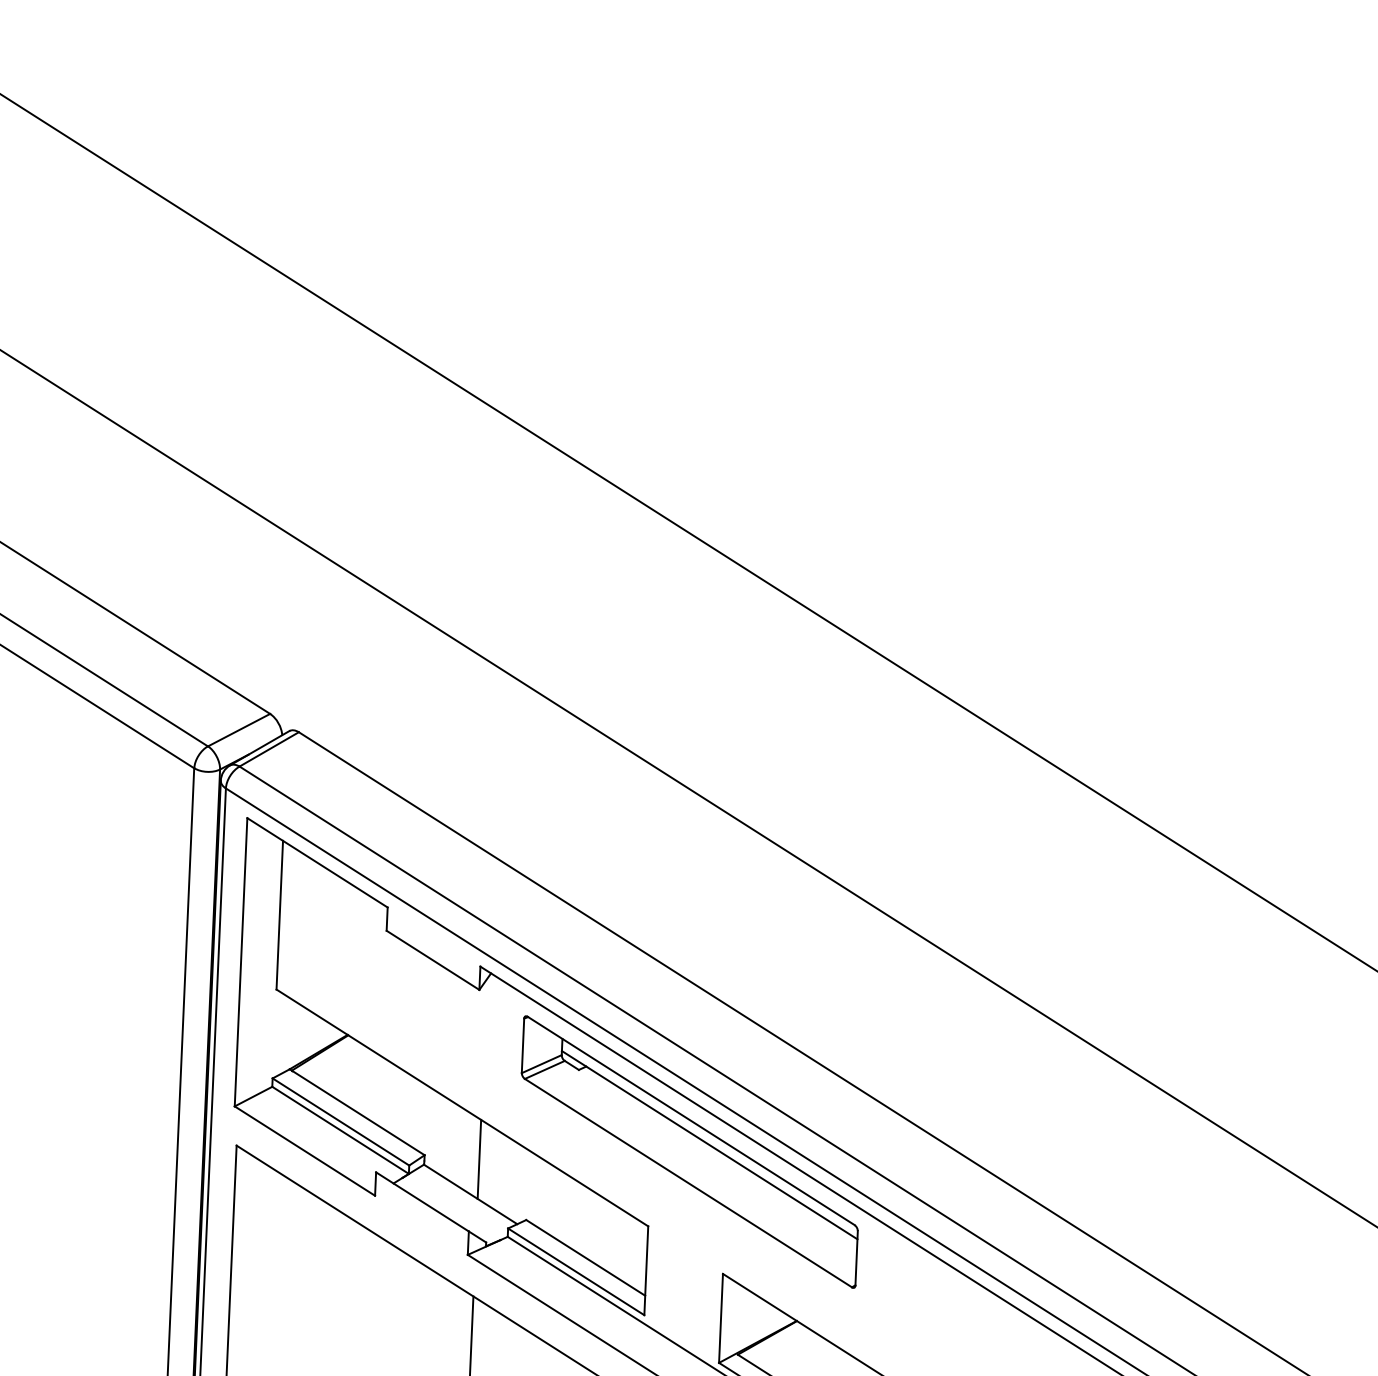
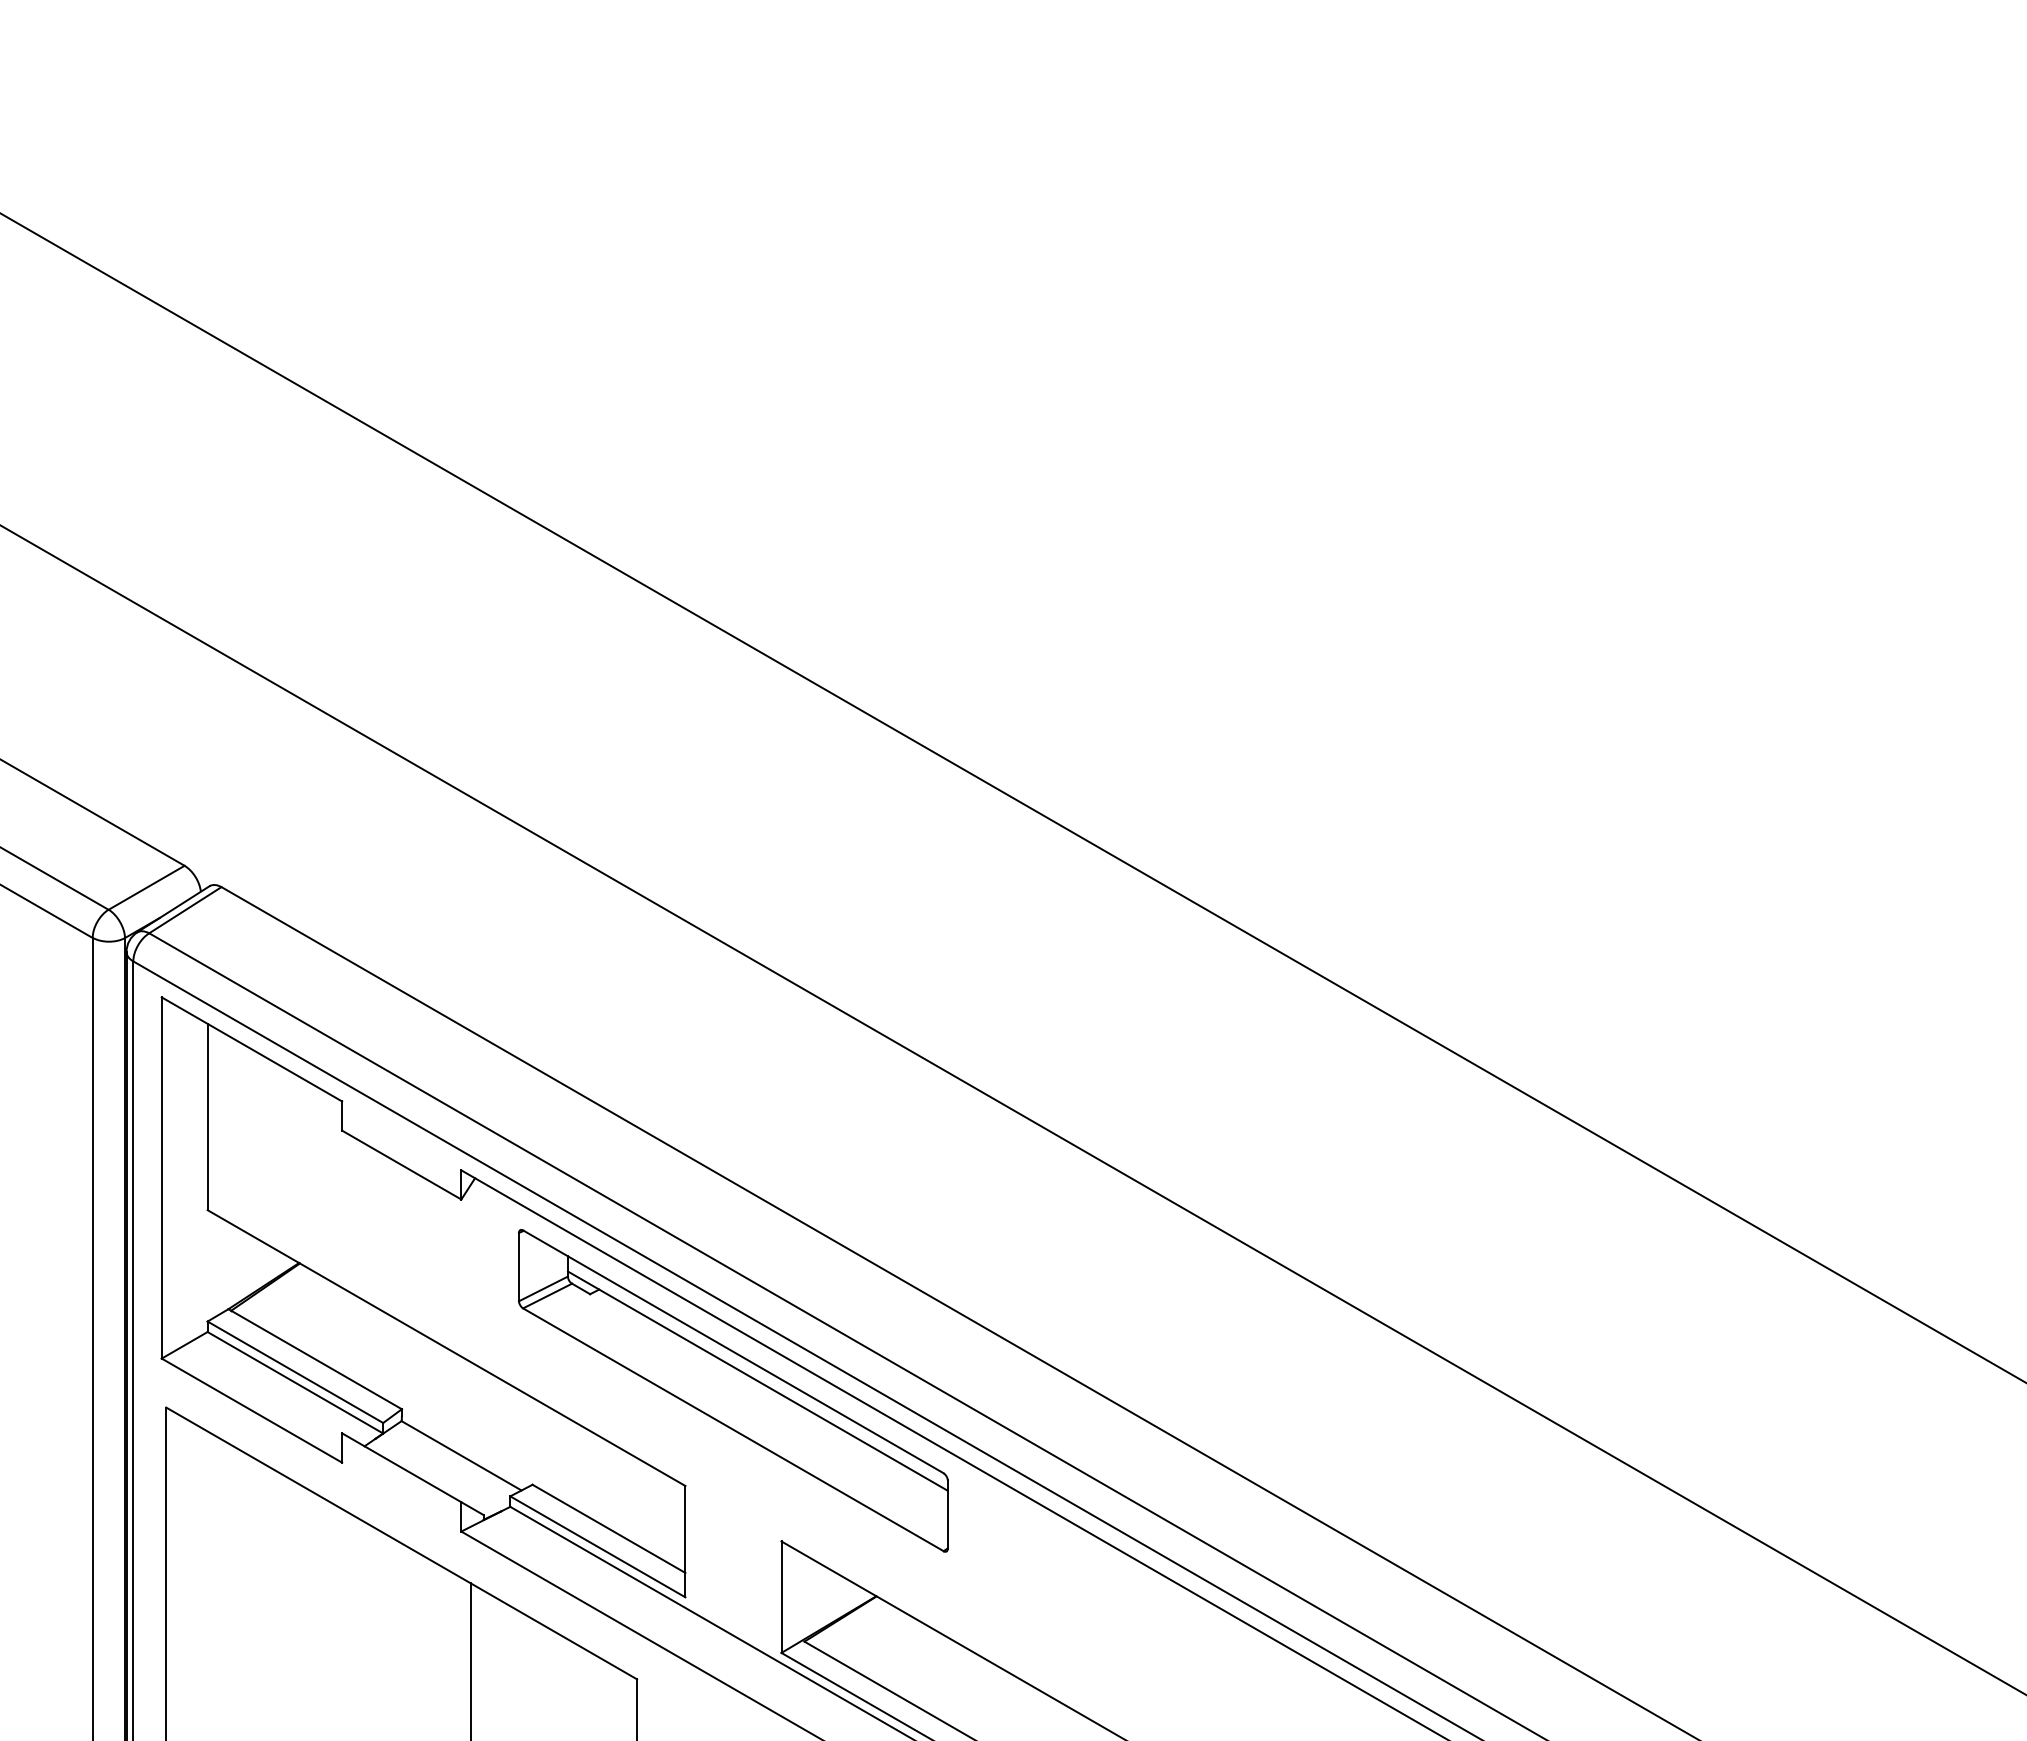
line: (479, 1159) -> (470, 1411), removed

